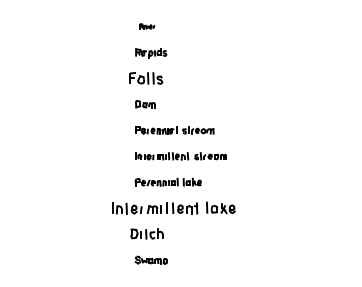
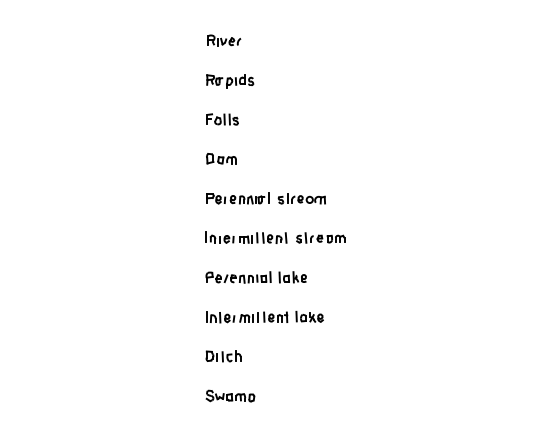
part: (147, 26) -> (224, 40), size x1.43
part: (146, 78) -> (223, 119), size x0.62
part: (174, 208) -> (265, 317), size x0.62
part: (146, 234) -> (223, 356), size x0.71

